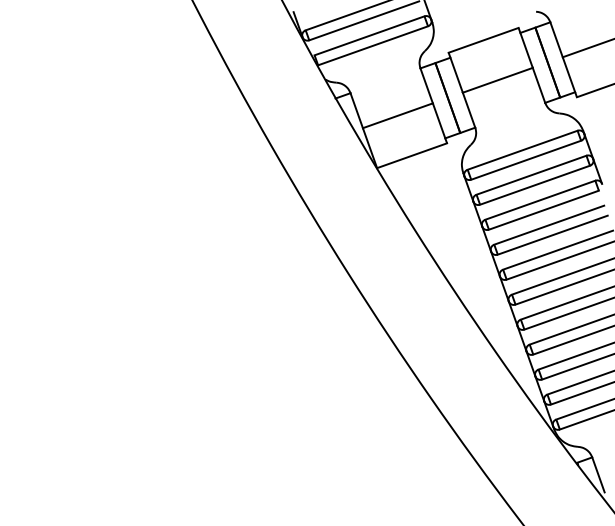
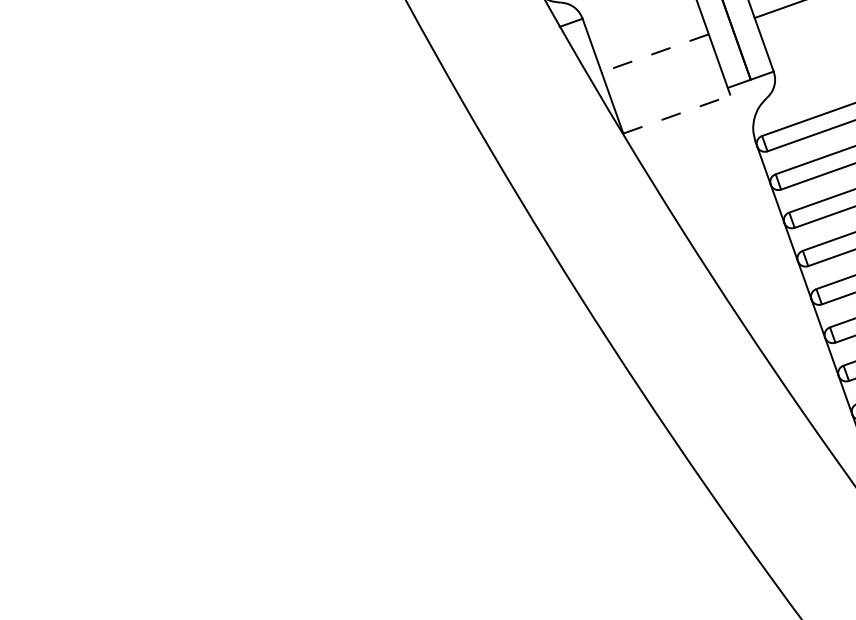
line: (397, 115) -> (654, 52), solid -> dashed
line: (412, 155) -> (677, 114), solid -> dashed

